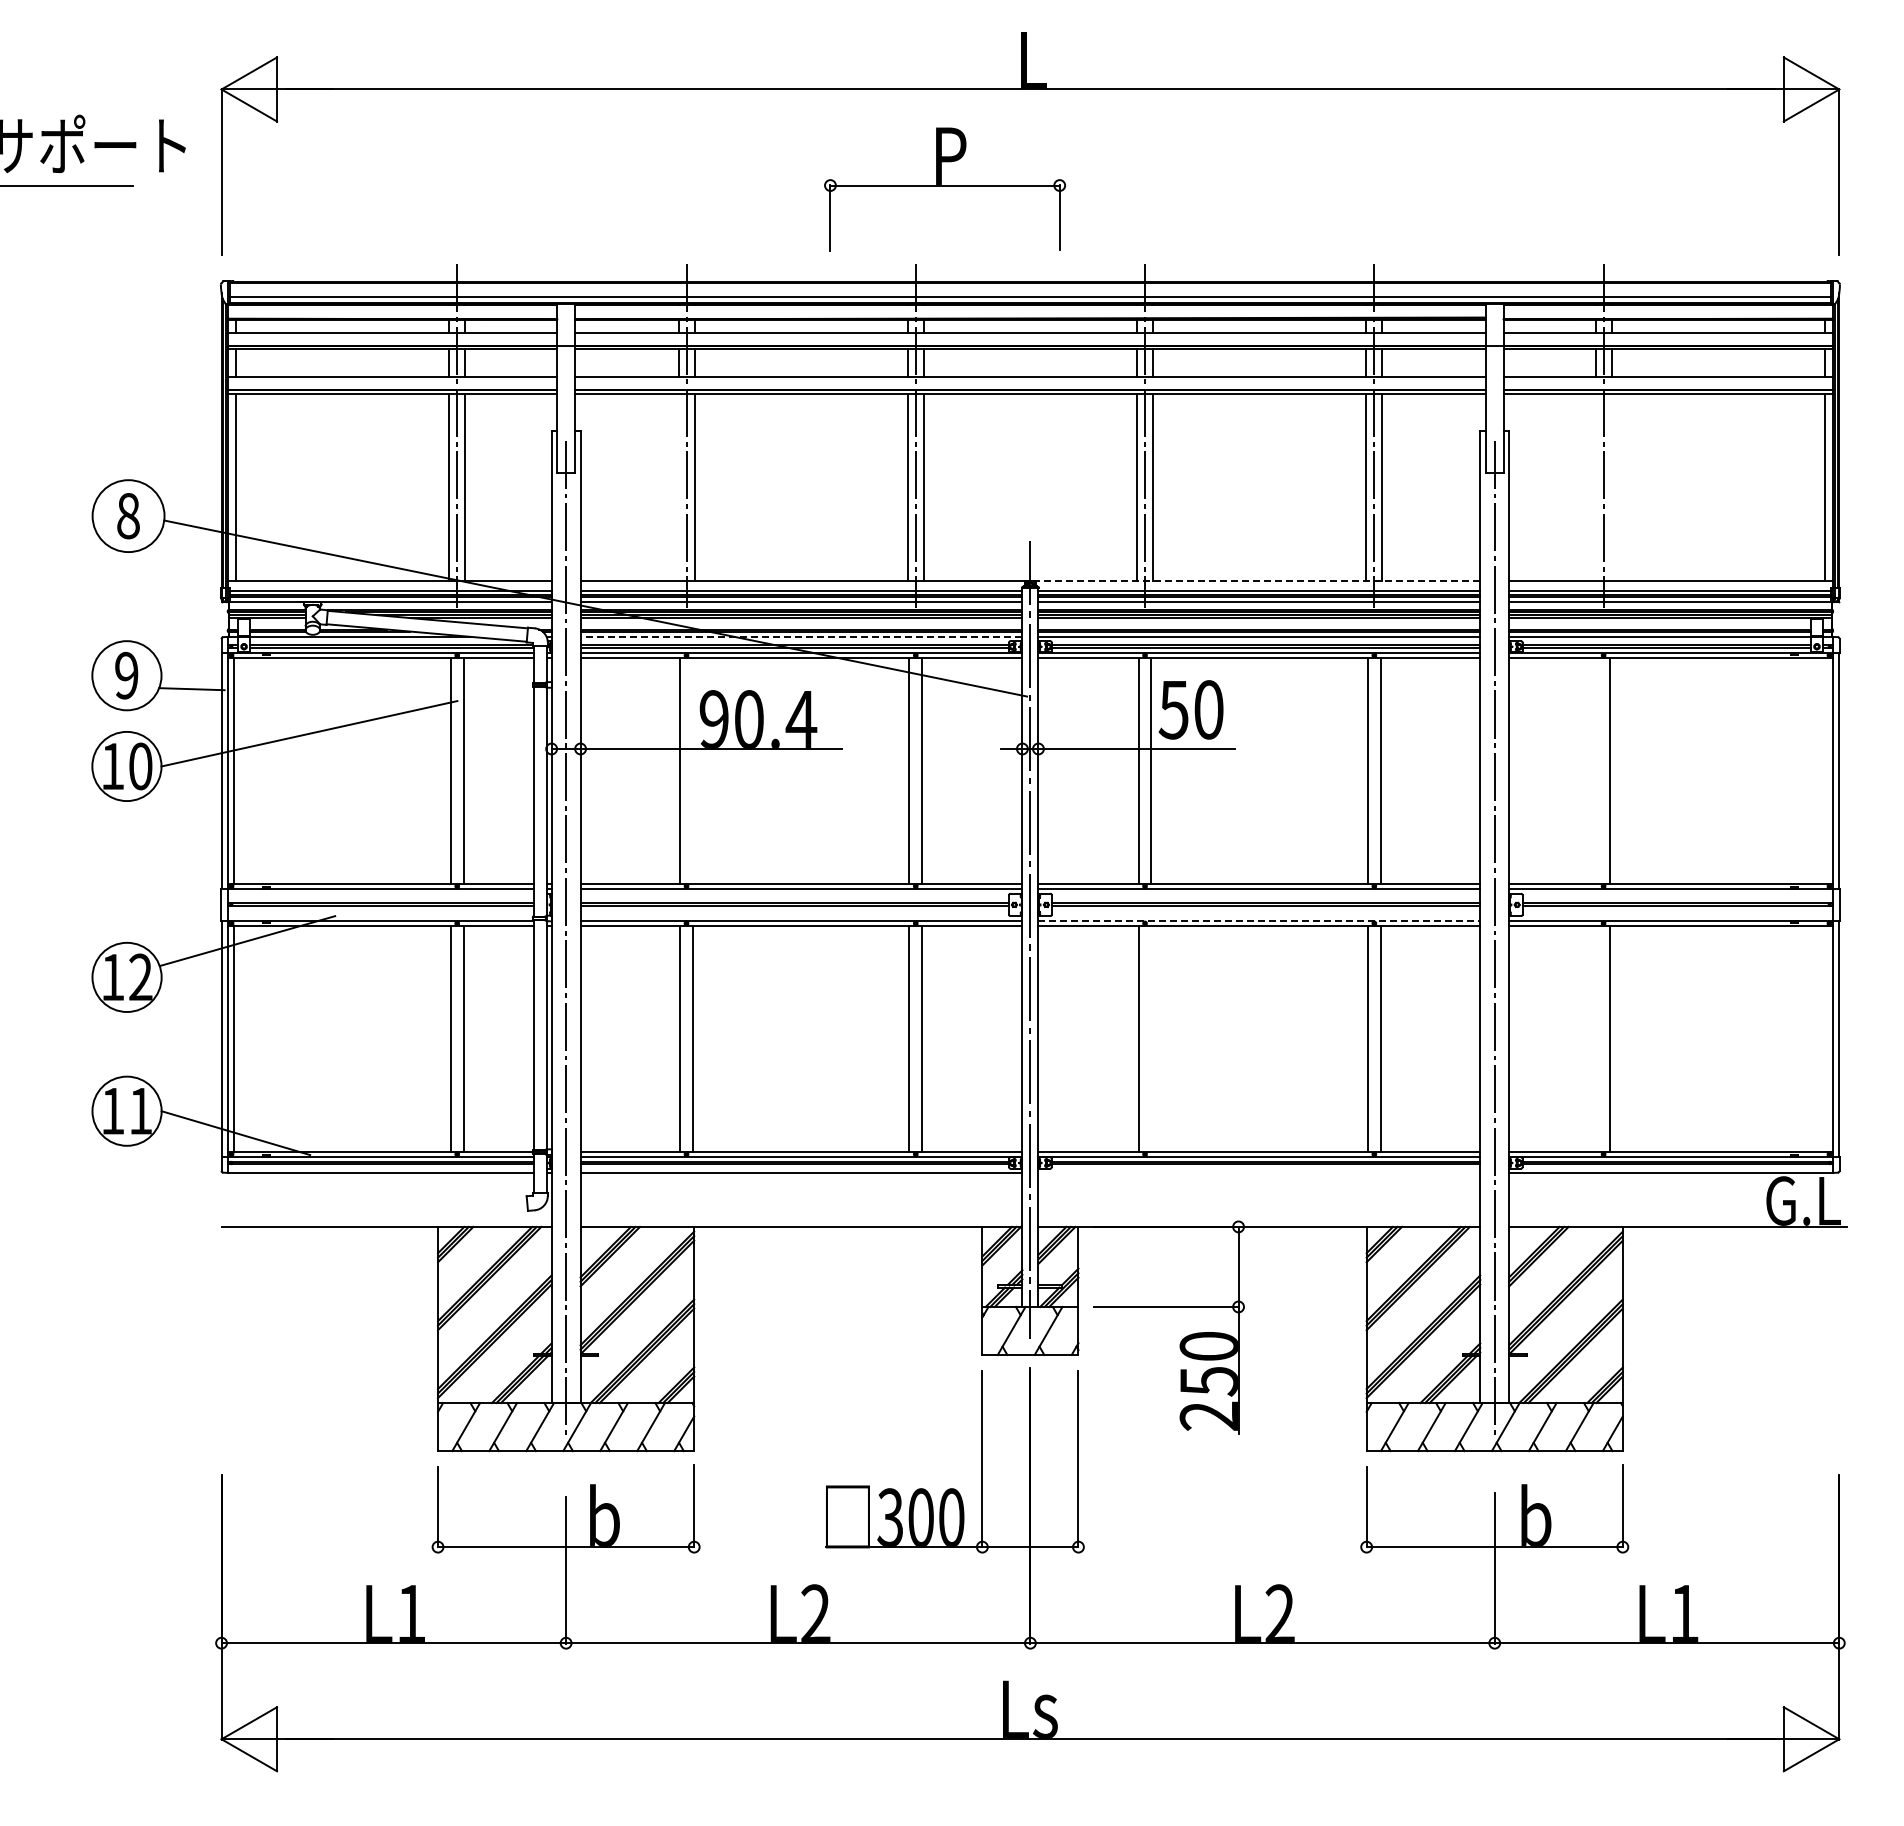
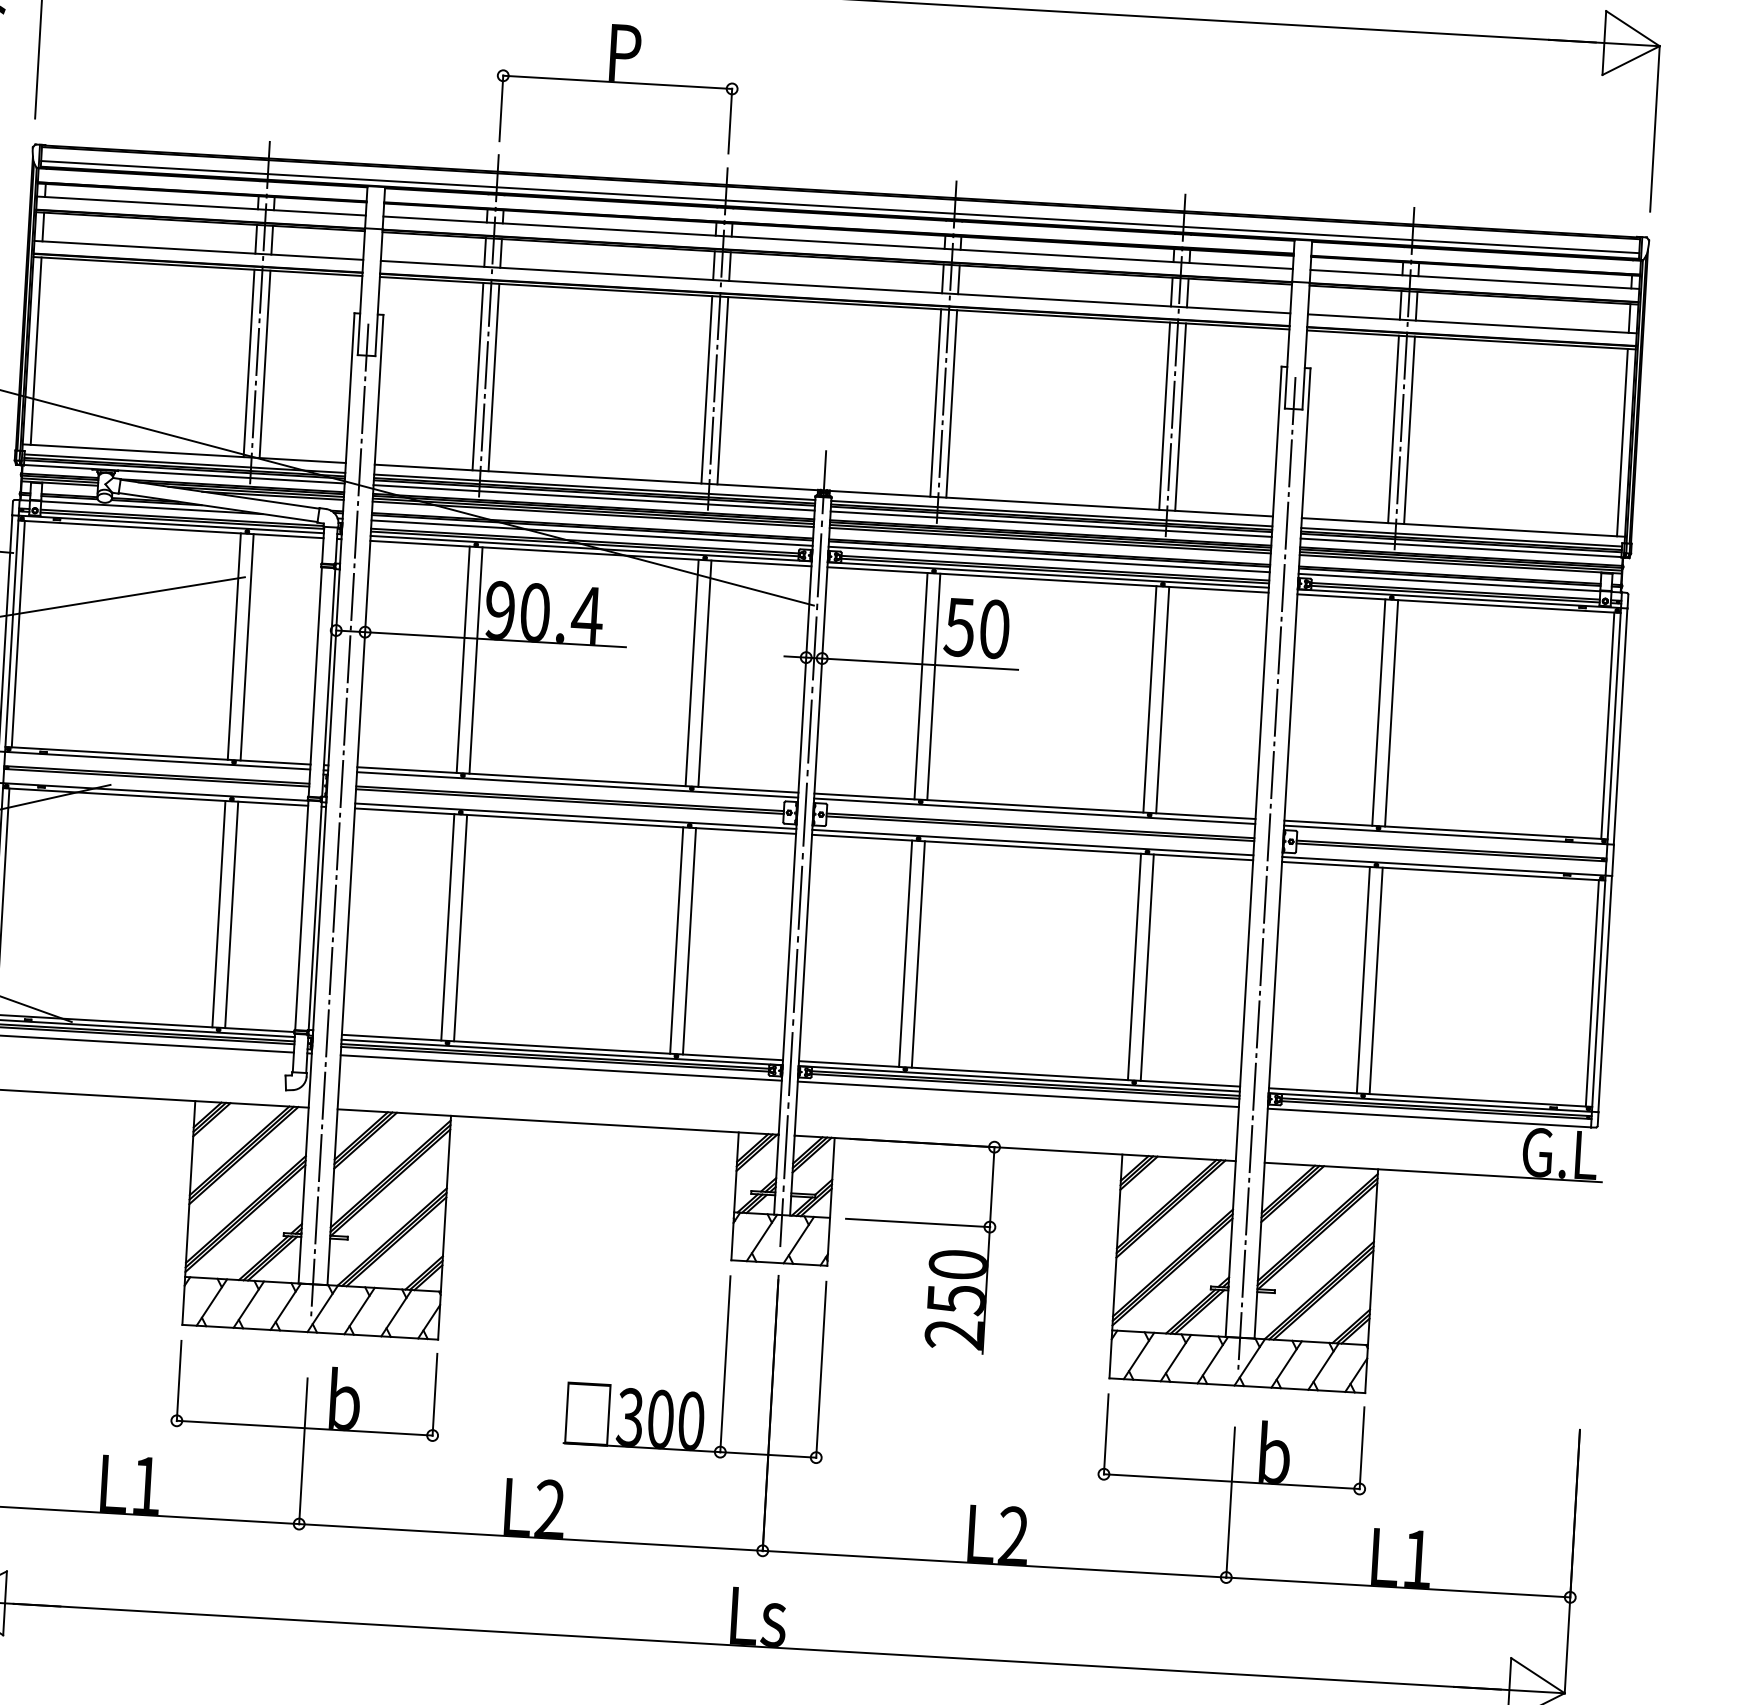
part: (944, 189) -> (616, 86), moved
line: (678, 487) -> (477, 376), added
line: (1595, 487) -> (1393, 429), added
line: (1611, 487) -> (1409, 430), added
line: (1258, 581) -> (1051, 503), dashed -> solid
line: (801, 637) -> (592, 533), dashed -> solid
line: (692, 770) -> (475, 660), added
line: (1597, 770) -> (1379, 712), added
line: (1826, 770) -> (1607, 725), added
line: (1259, 920) -> (1033, 842), dashed -> solid
line: (1151, 1038) -> (918, 954), added
line: (1597, 1038) -> (1363, 979), added
line: (1826, 1038) -> (1592, 992), added
line: (1259, 1172) -> (1018, 1094), added

